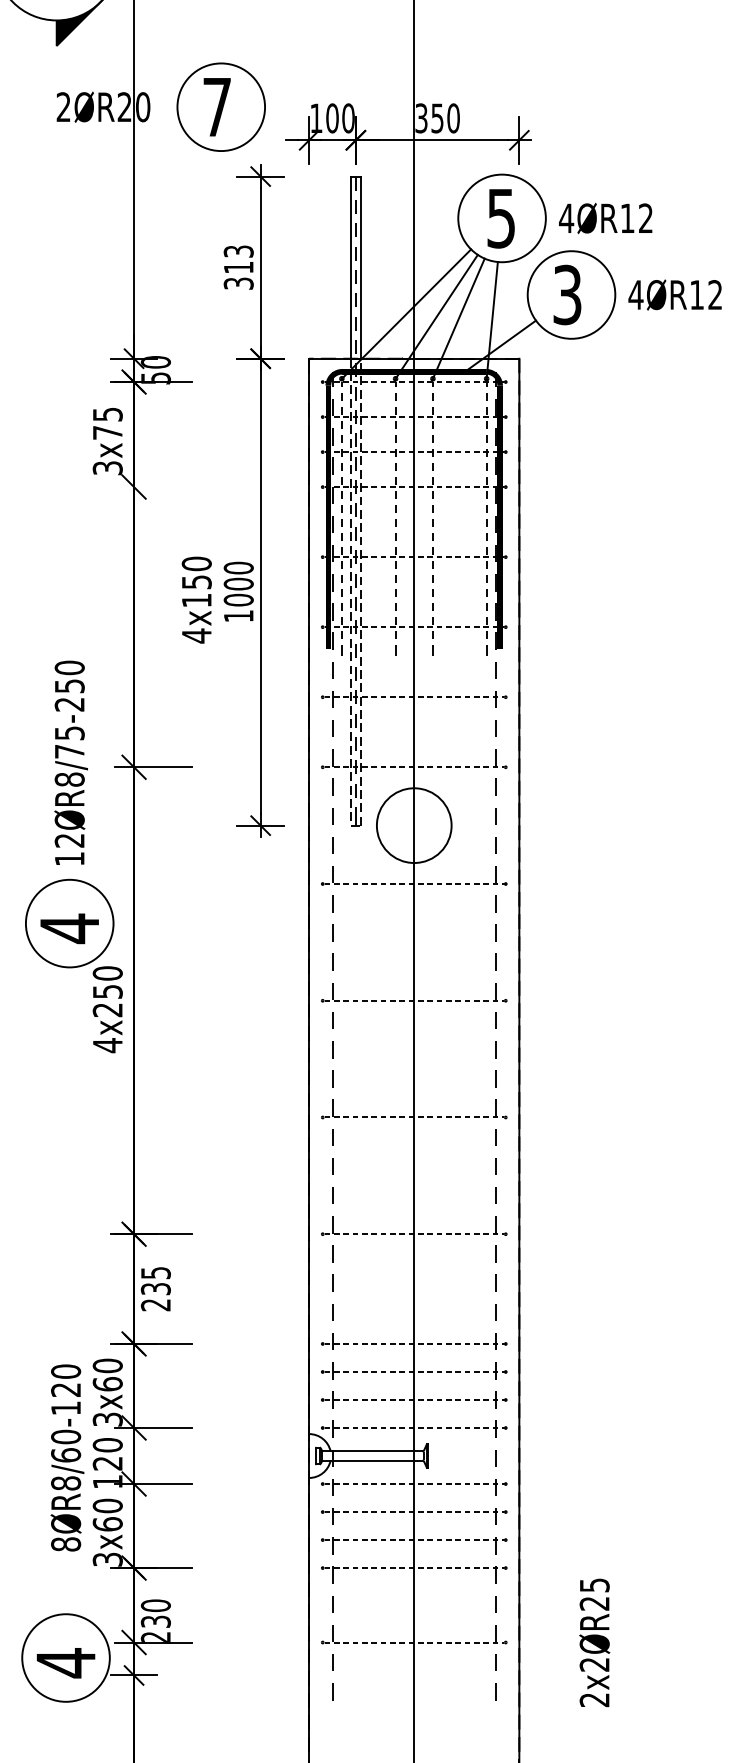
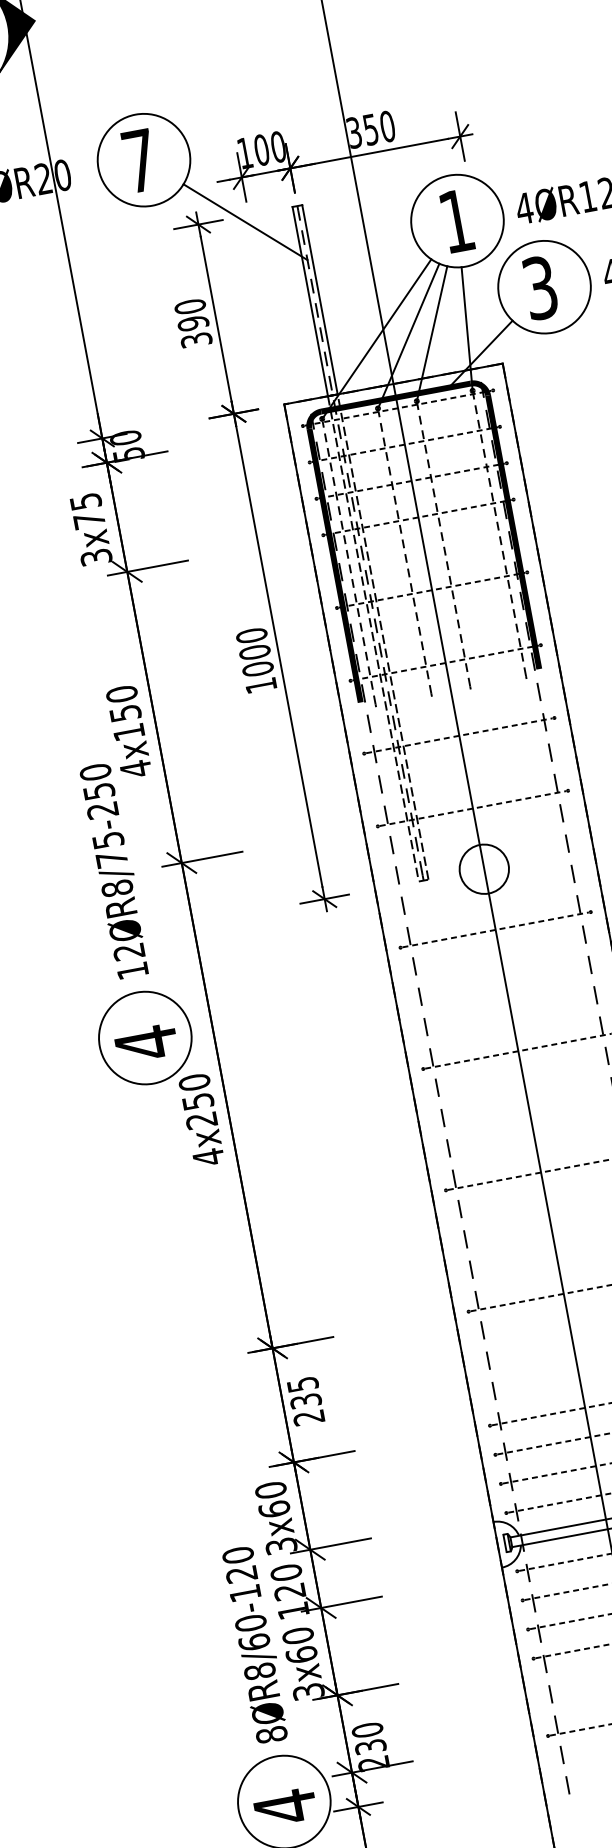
line: (304, 182) -> (245, 222), added
text: (500, 218) -> (455, 221), 5 -> 1
text: (238, 259) -> (191, 315), 313 -> 390
line: (153, 487) -> (147, 568), added
text: (196, 599) -> (128, 731), moved
circle: (413, 825) -> (483, 869), size x0.62
text: (67, 1457) -> (256, 1644), moved

